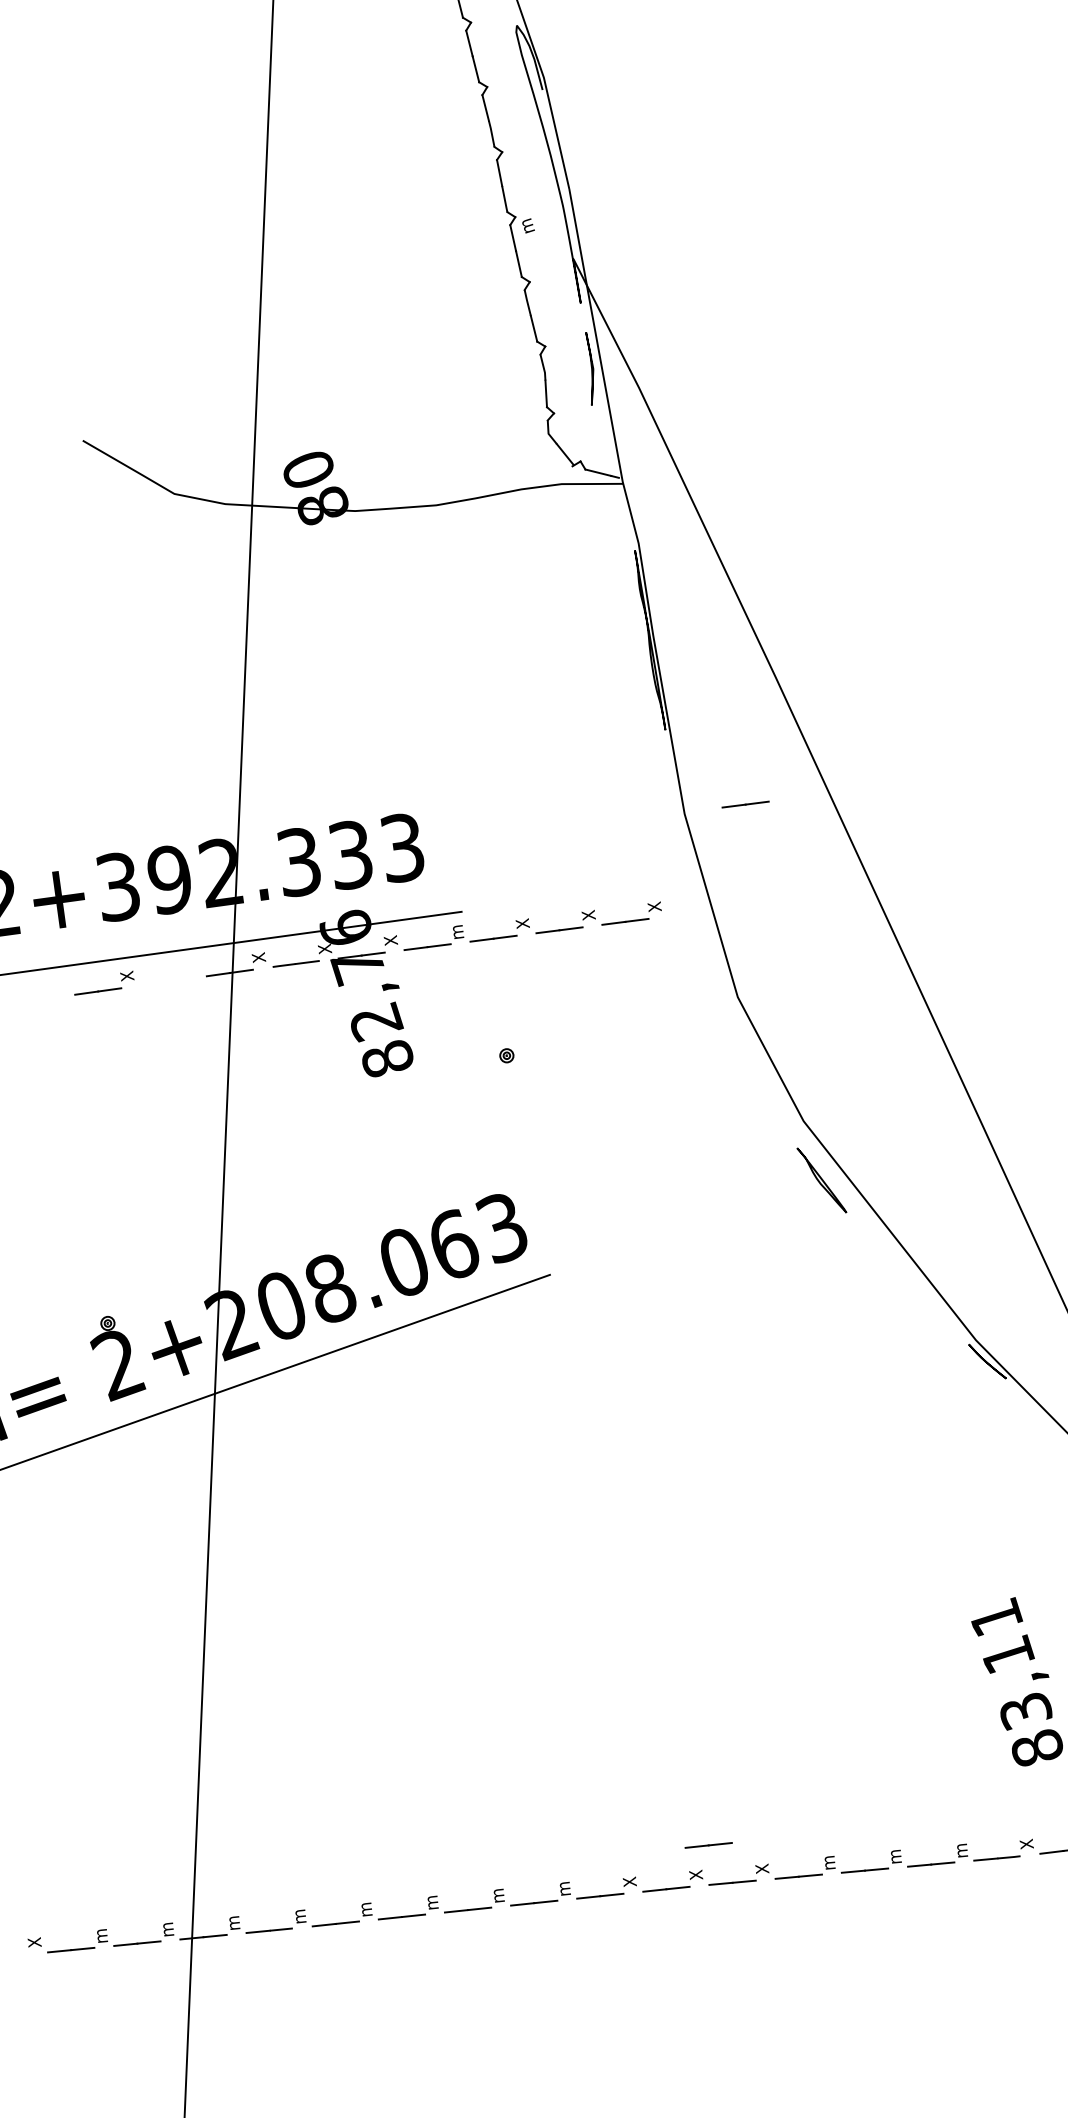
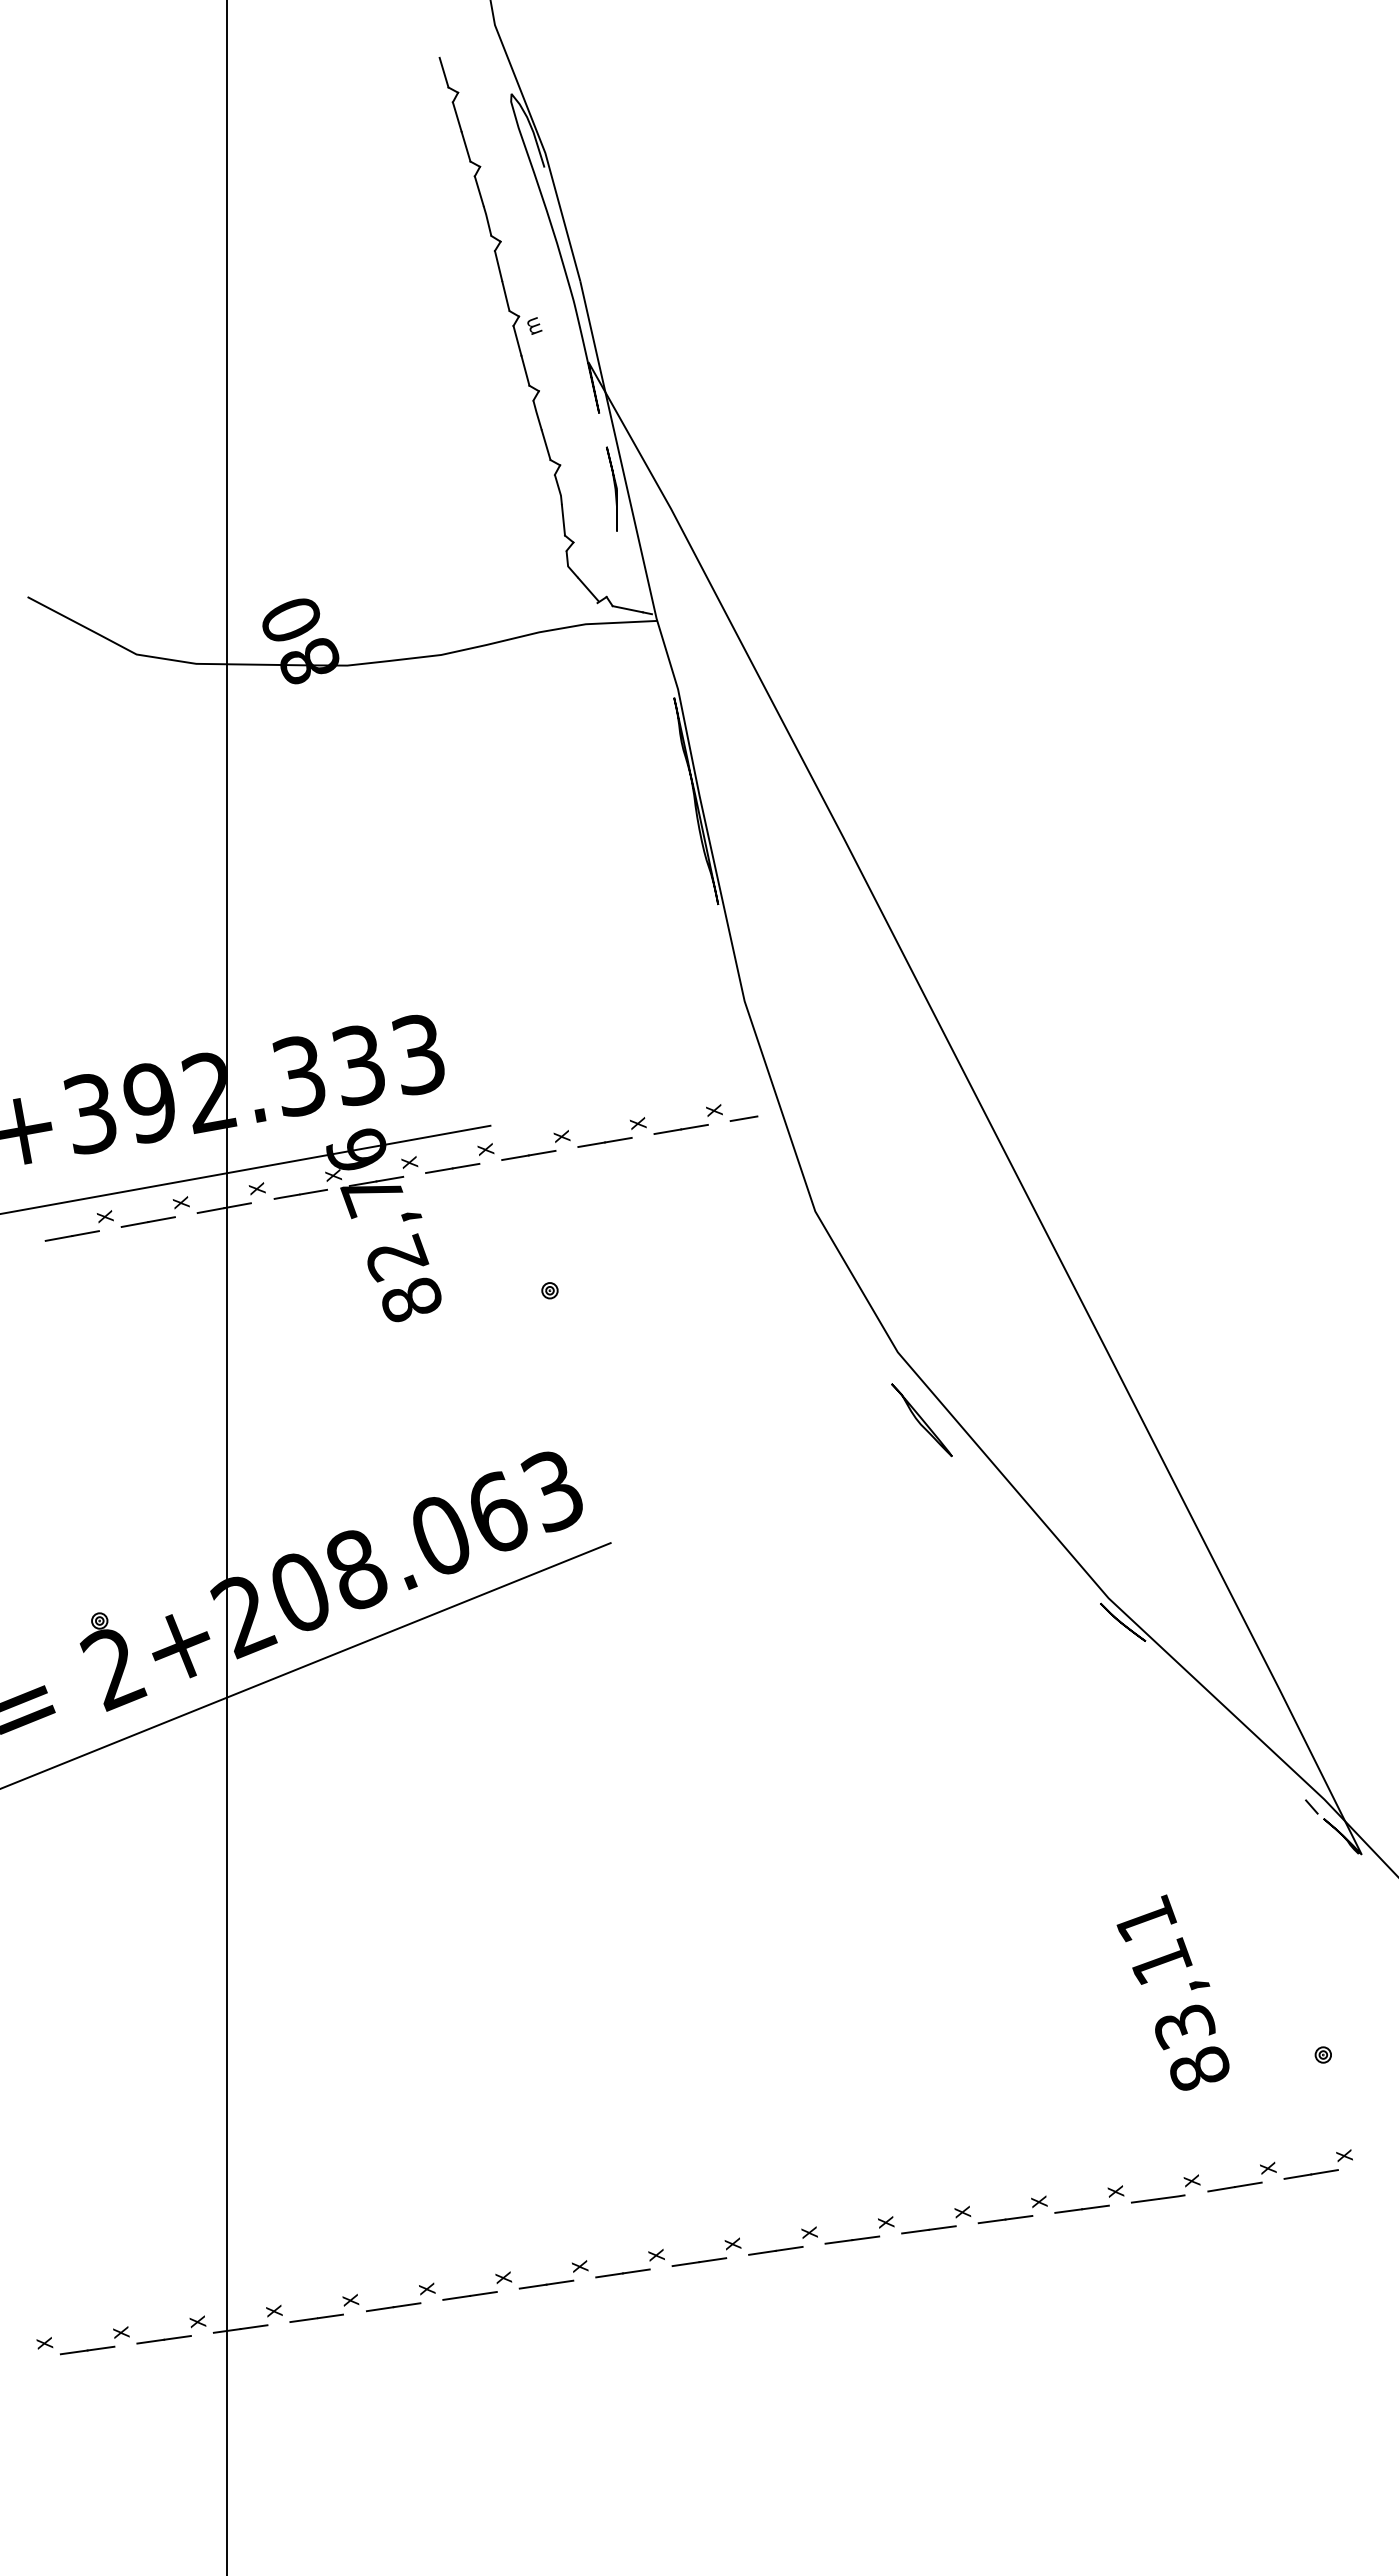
line: (745, 804) -> (814, 987), removed
line: (679, 914) -> (743, 1118), added
text: (456, 932) -> (485, 1149), m -> X
part: (170, 980) -> (155, 1219), added
line: (708, 1845) -> (822, 2197), removed
text: (960, 1850) -> (1115, 2191), m -> X
text: (894, 1856) -> (1039, 2201), m -> X
text: (828, 1863) -> (962, 2212), m -> X
text: (563, 1888) -> (656, 2255), m -> X
text: (497, 1895) -> (579, 2266), m -> X
text: (431, 1902) -> (503, 2277), m -> X
text: (365, 1909) -> (427, 2288), m -> X
text: (298, 1916) -> (350, 2300), m -> X
text: (233, 1922) -> (274, 2310), m -> X
text: (166, 1929) -> (197, 2321), m -> X
text: (100, 1935) -> (121, 2332), m -> X

